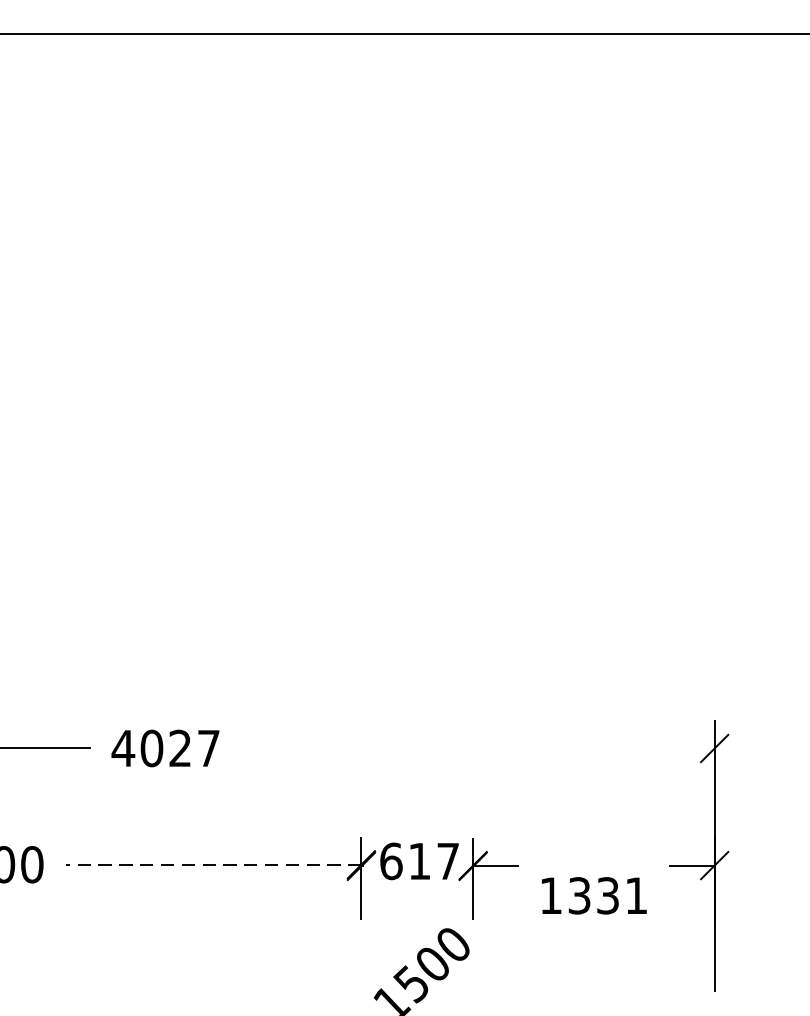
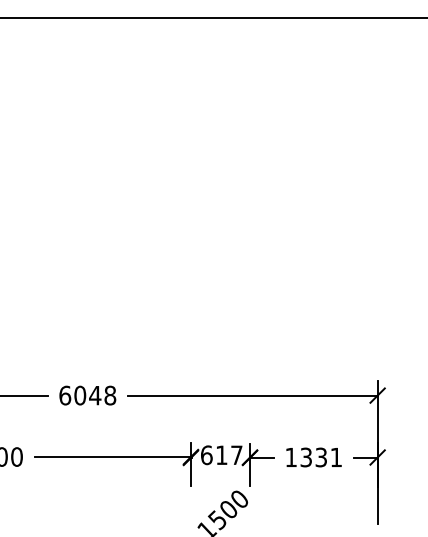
text: (165, 748) -> (87, 395), 4027 -> 6048
line: (477, 748) -> (252, 395), added
line: (212, 865) -> (112, 457), dashed -> solid
text: (593, 895) -> (313, 457), moved

